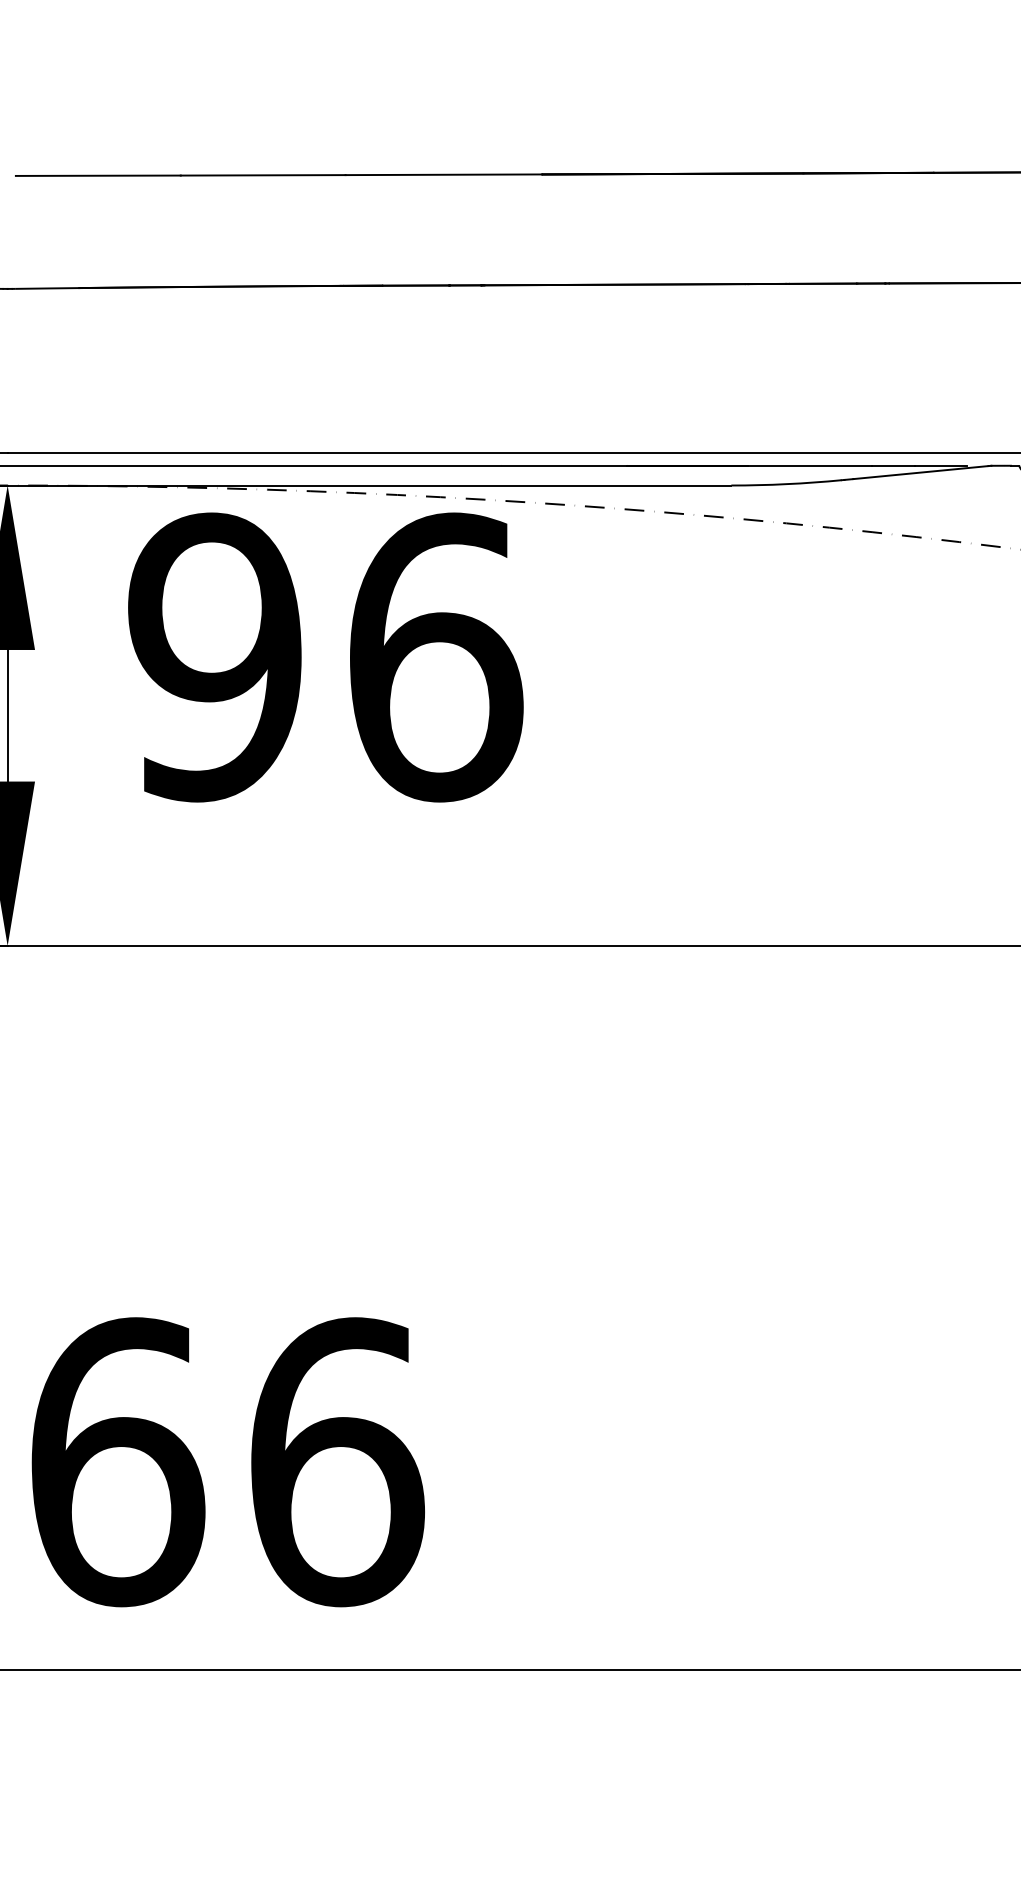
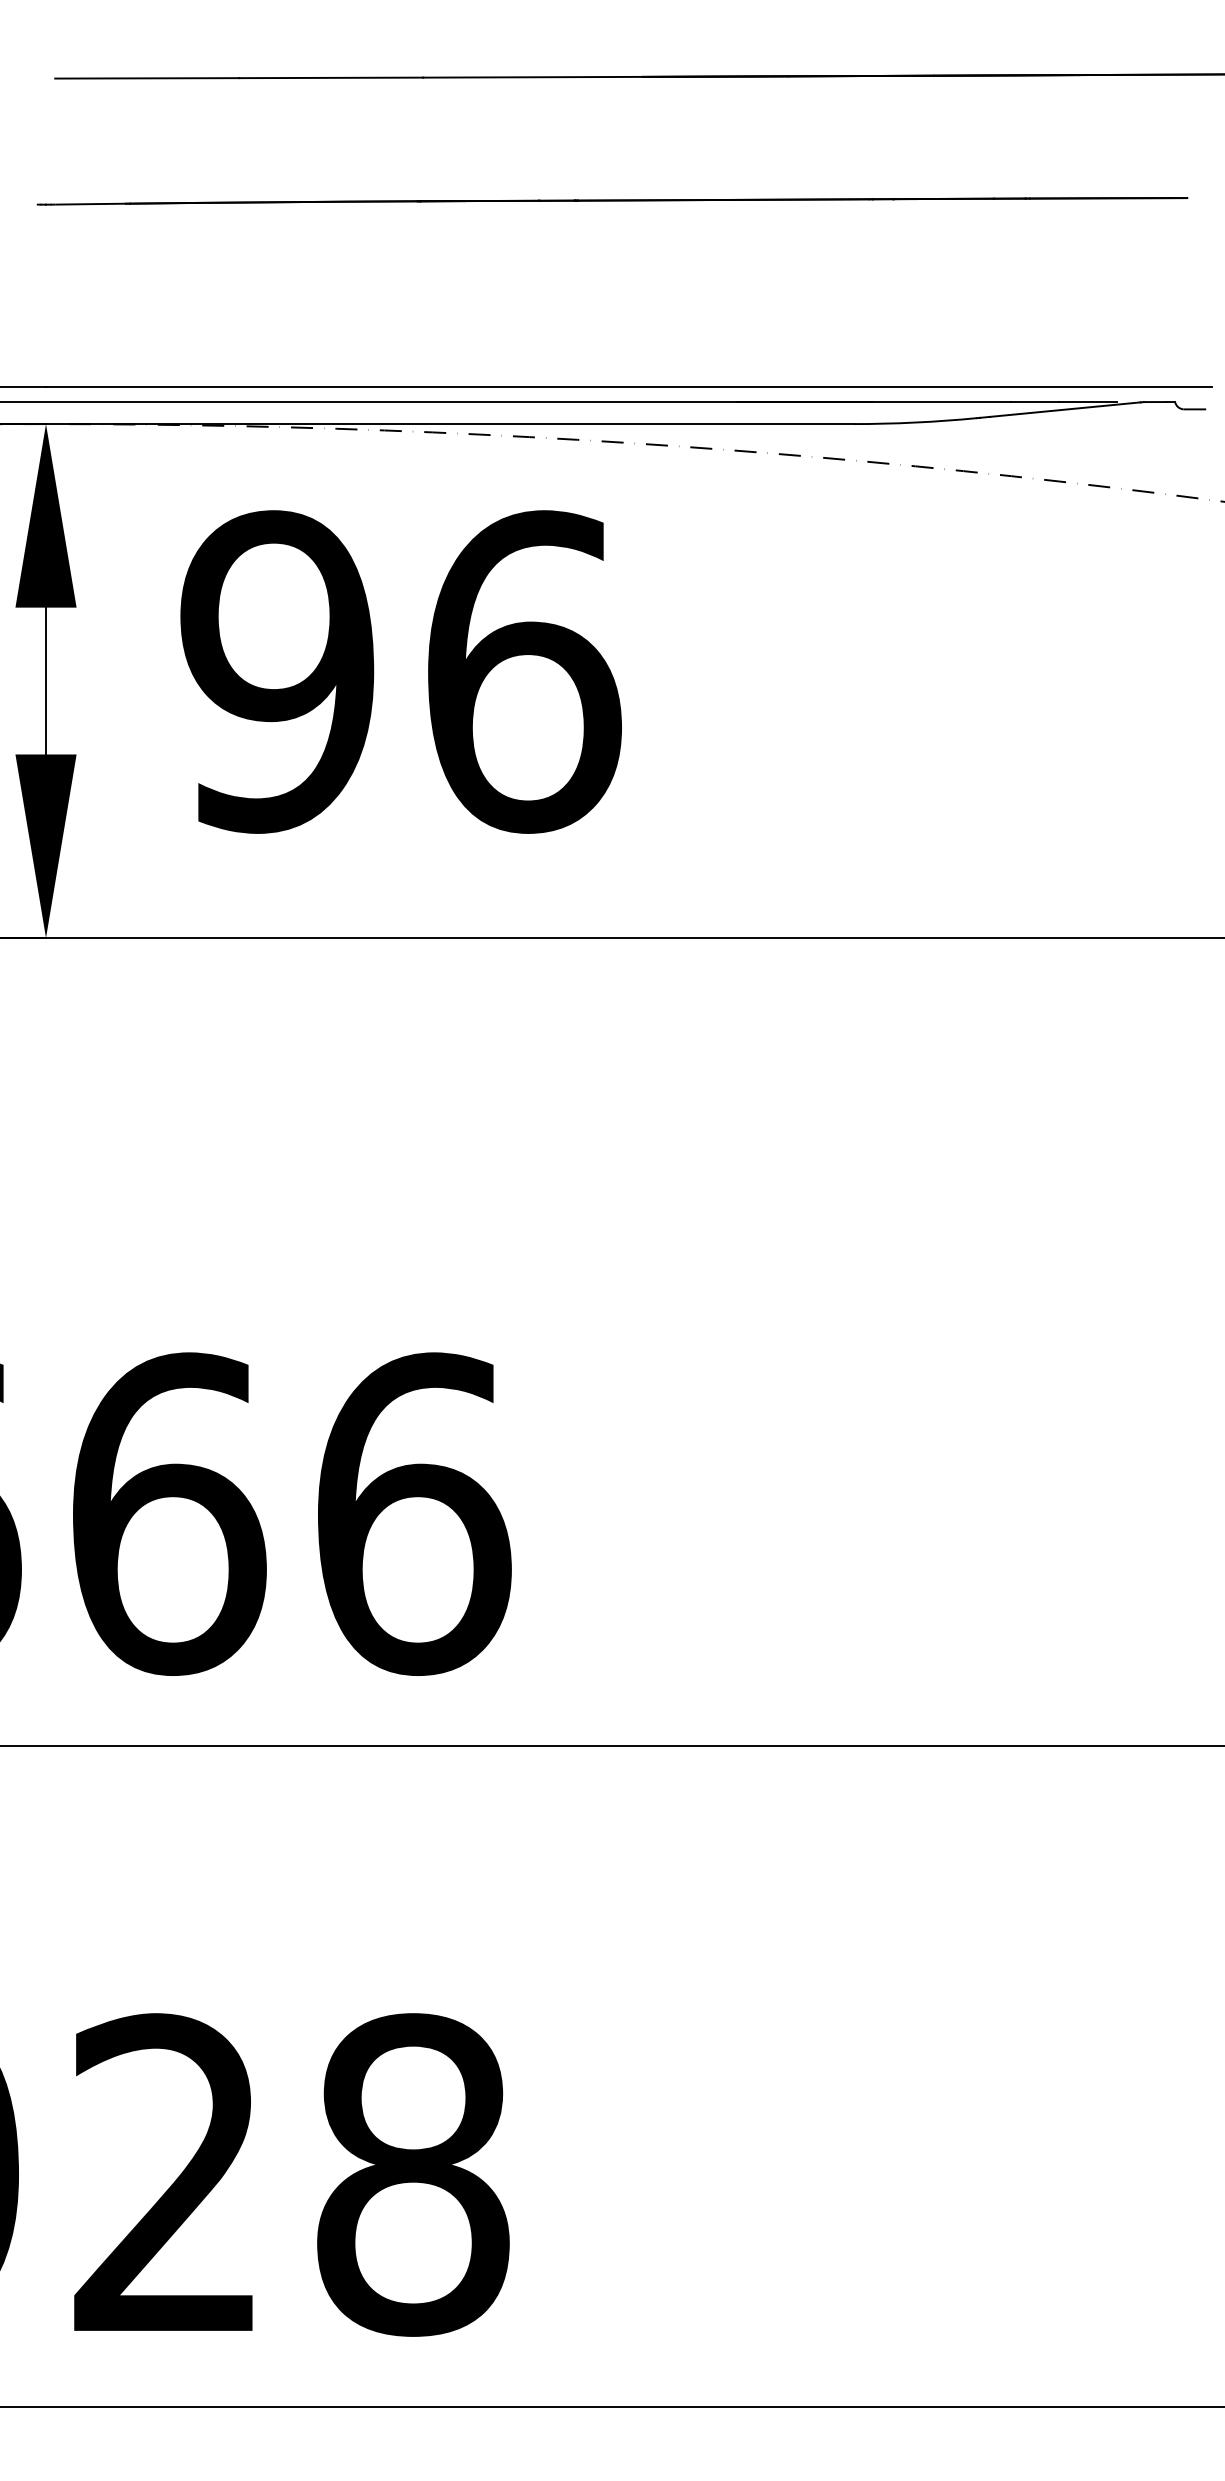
text: (325, 657) -> (400, 671), moved

